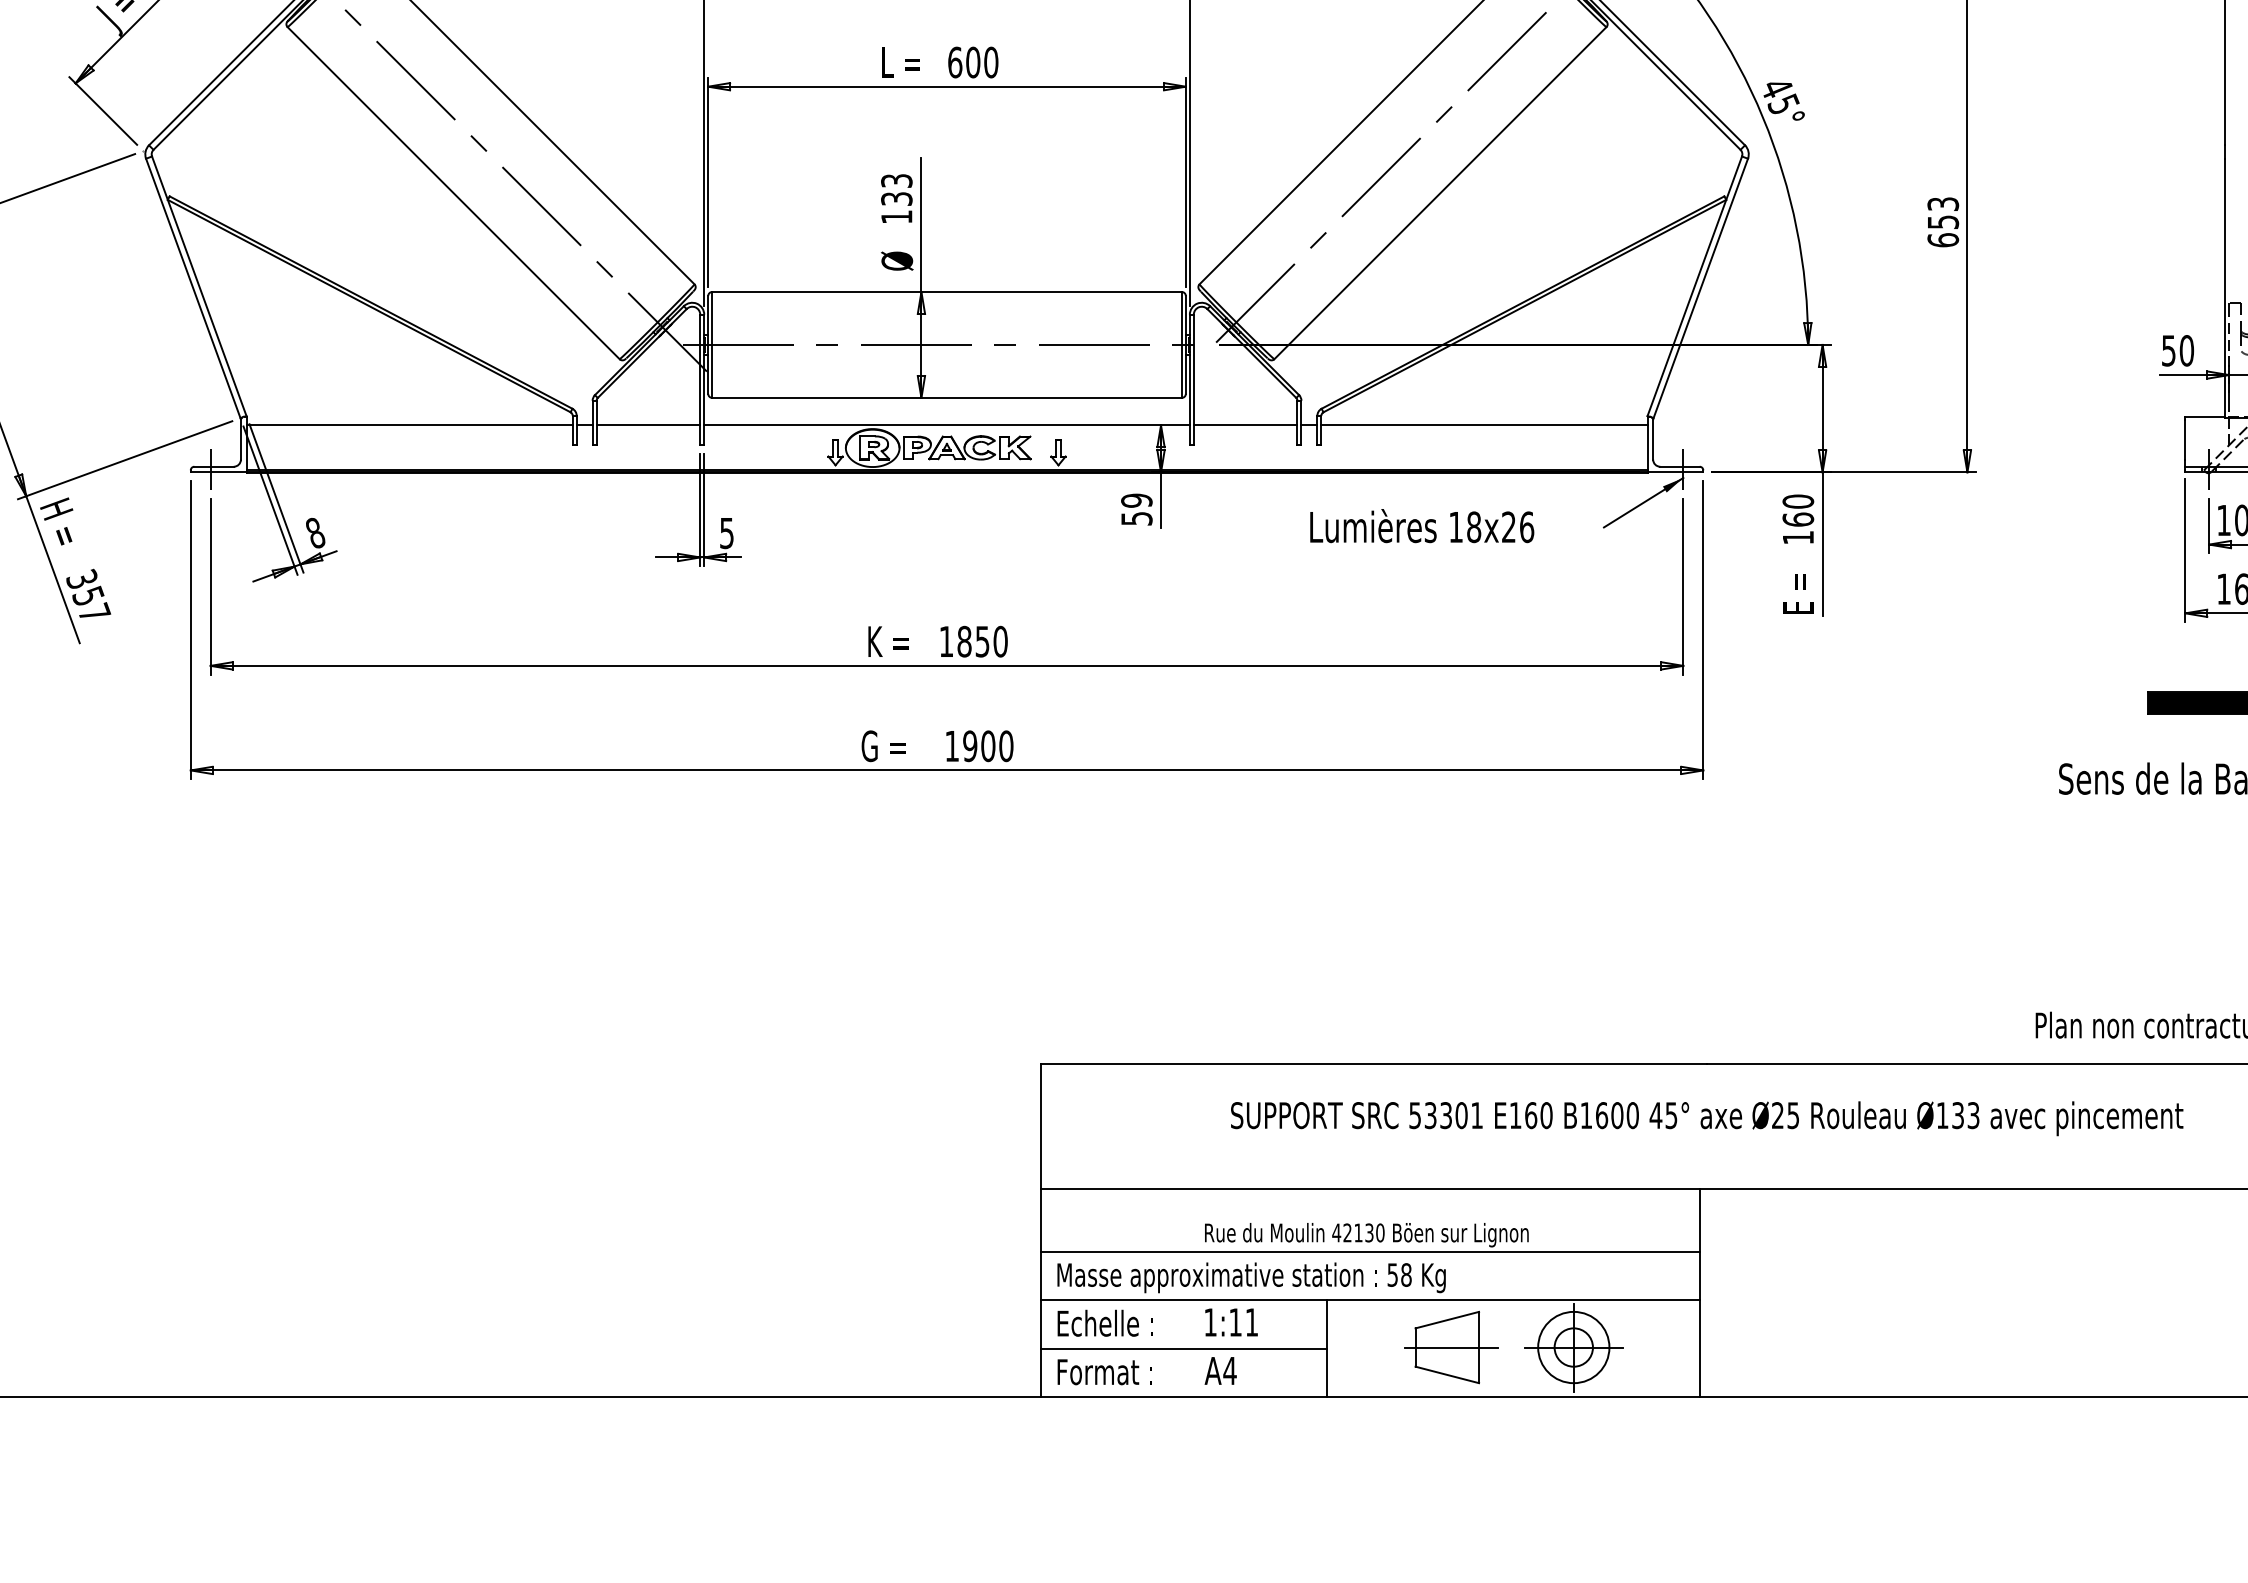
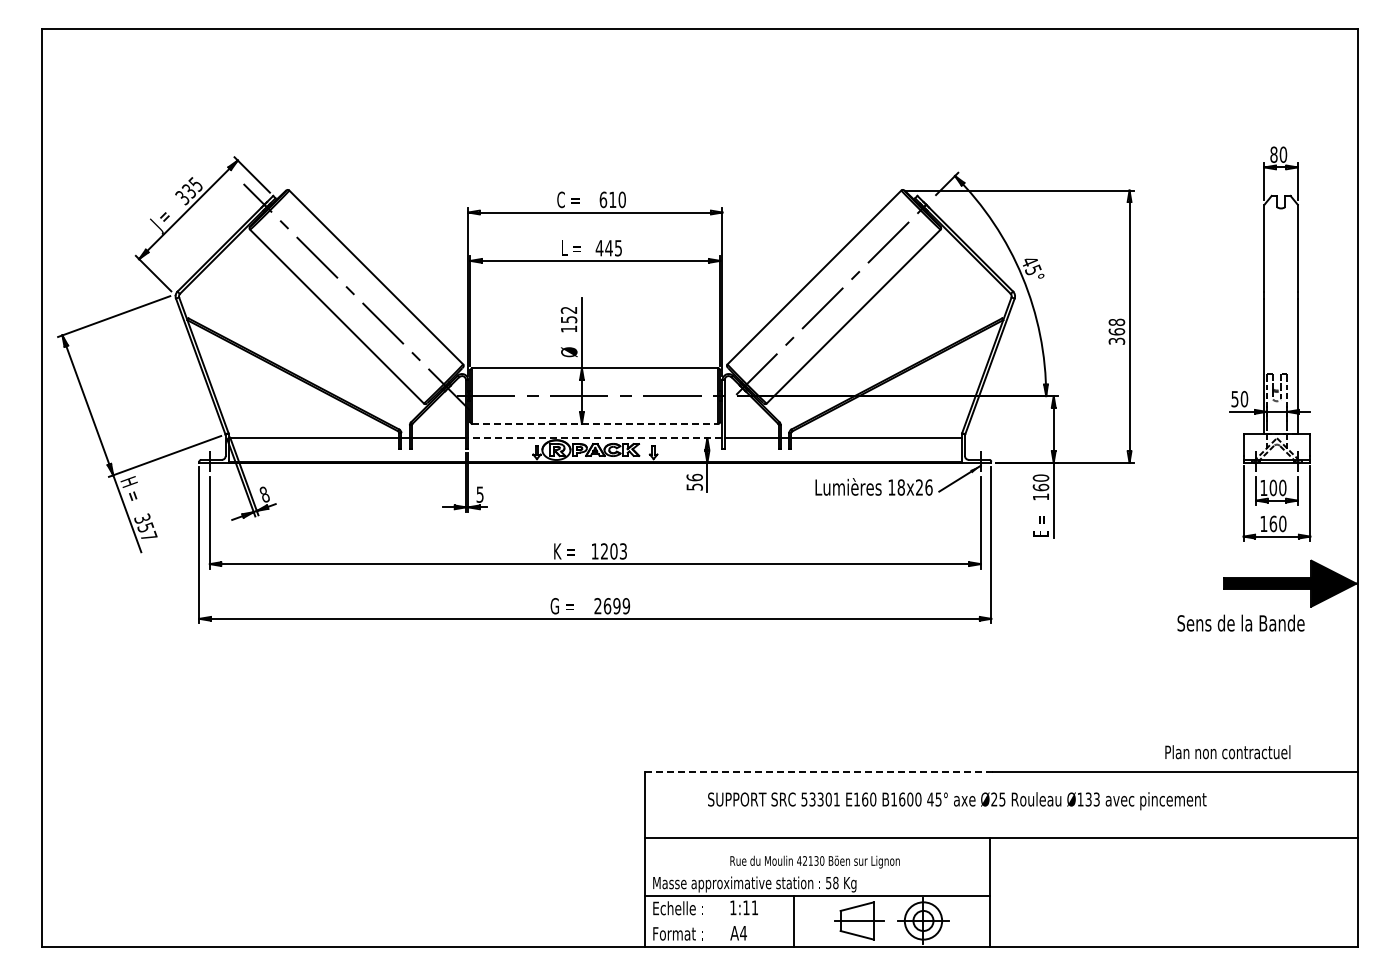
text: (972, 63) -> (608, 248), 600 -> 445
text: (895, 189) -> (568, 314), 133 -> 152
text: (1942, 221) -> (1116, 331), 653 -> 368
line: (947, 397) -> (595, 423), solid -> dashed
line: (945, 425) -> (594, 438), solid -> dashed
text: (1136, 500) -> (694, 477), 59 -> 56
text: (1421, 525) -> (873, 486), moved
text: (981, 641) -> (613, 551), 1850 -> 1203
text: (977, 746) -> (611, 606), 1900 -> 2699
line: (1373, 1063) -> (818, 772), solid -> dashed
text: (1707, 1119) -> (957, 801), moved
line: (1369, 1253) -> (816, 871), removed
line: (1184, 1348) -> (719, 921), removed

